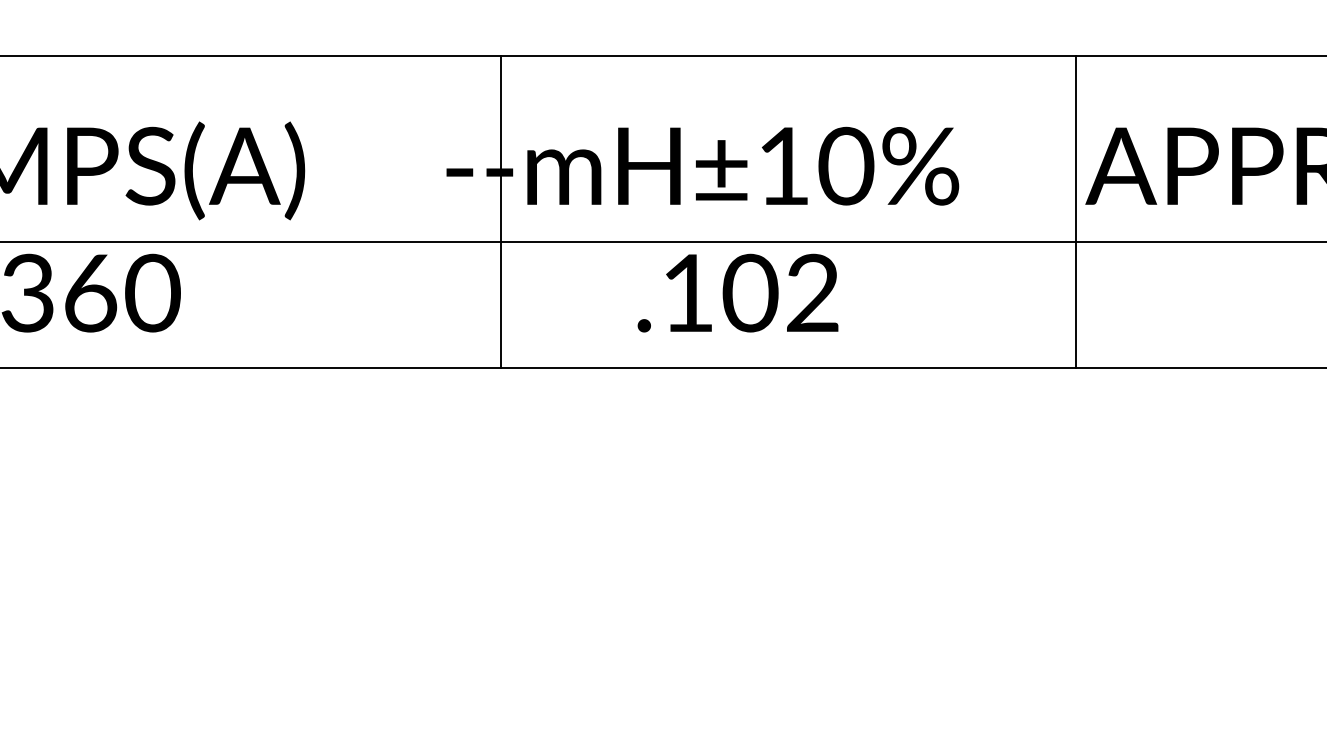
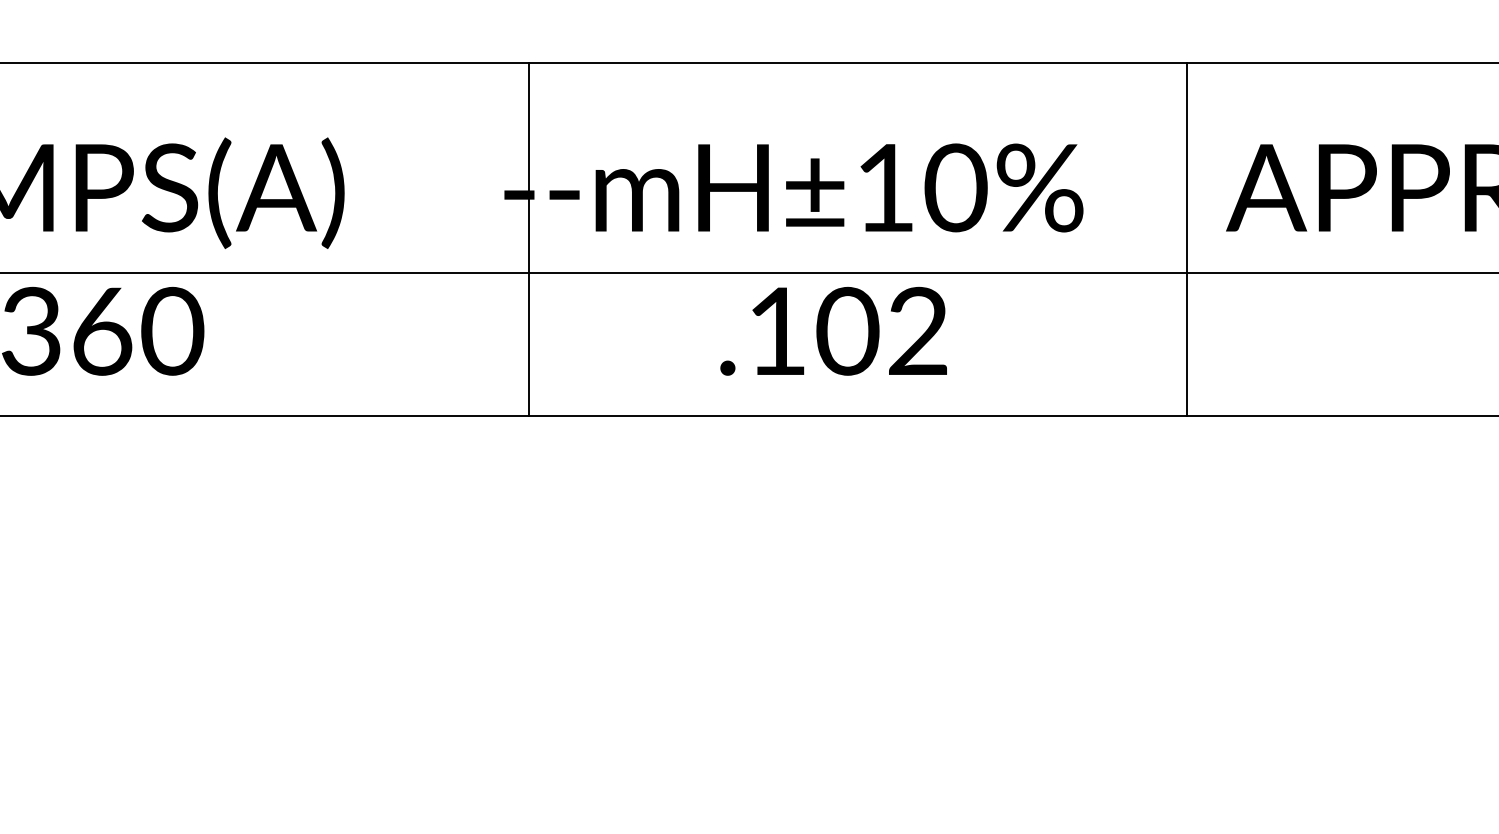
line: (500, 211) -> (529, 239), moved
line: (1076, 211) -> (1187, 239), moved

